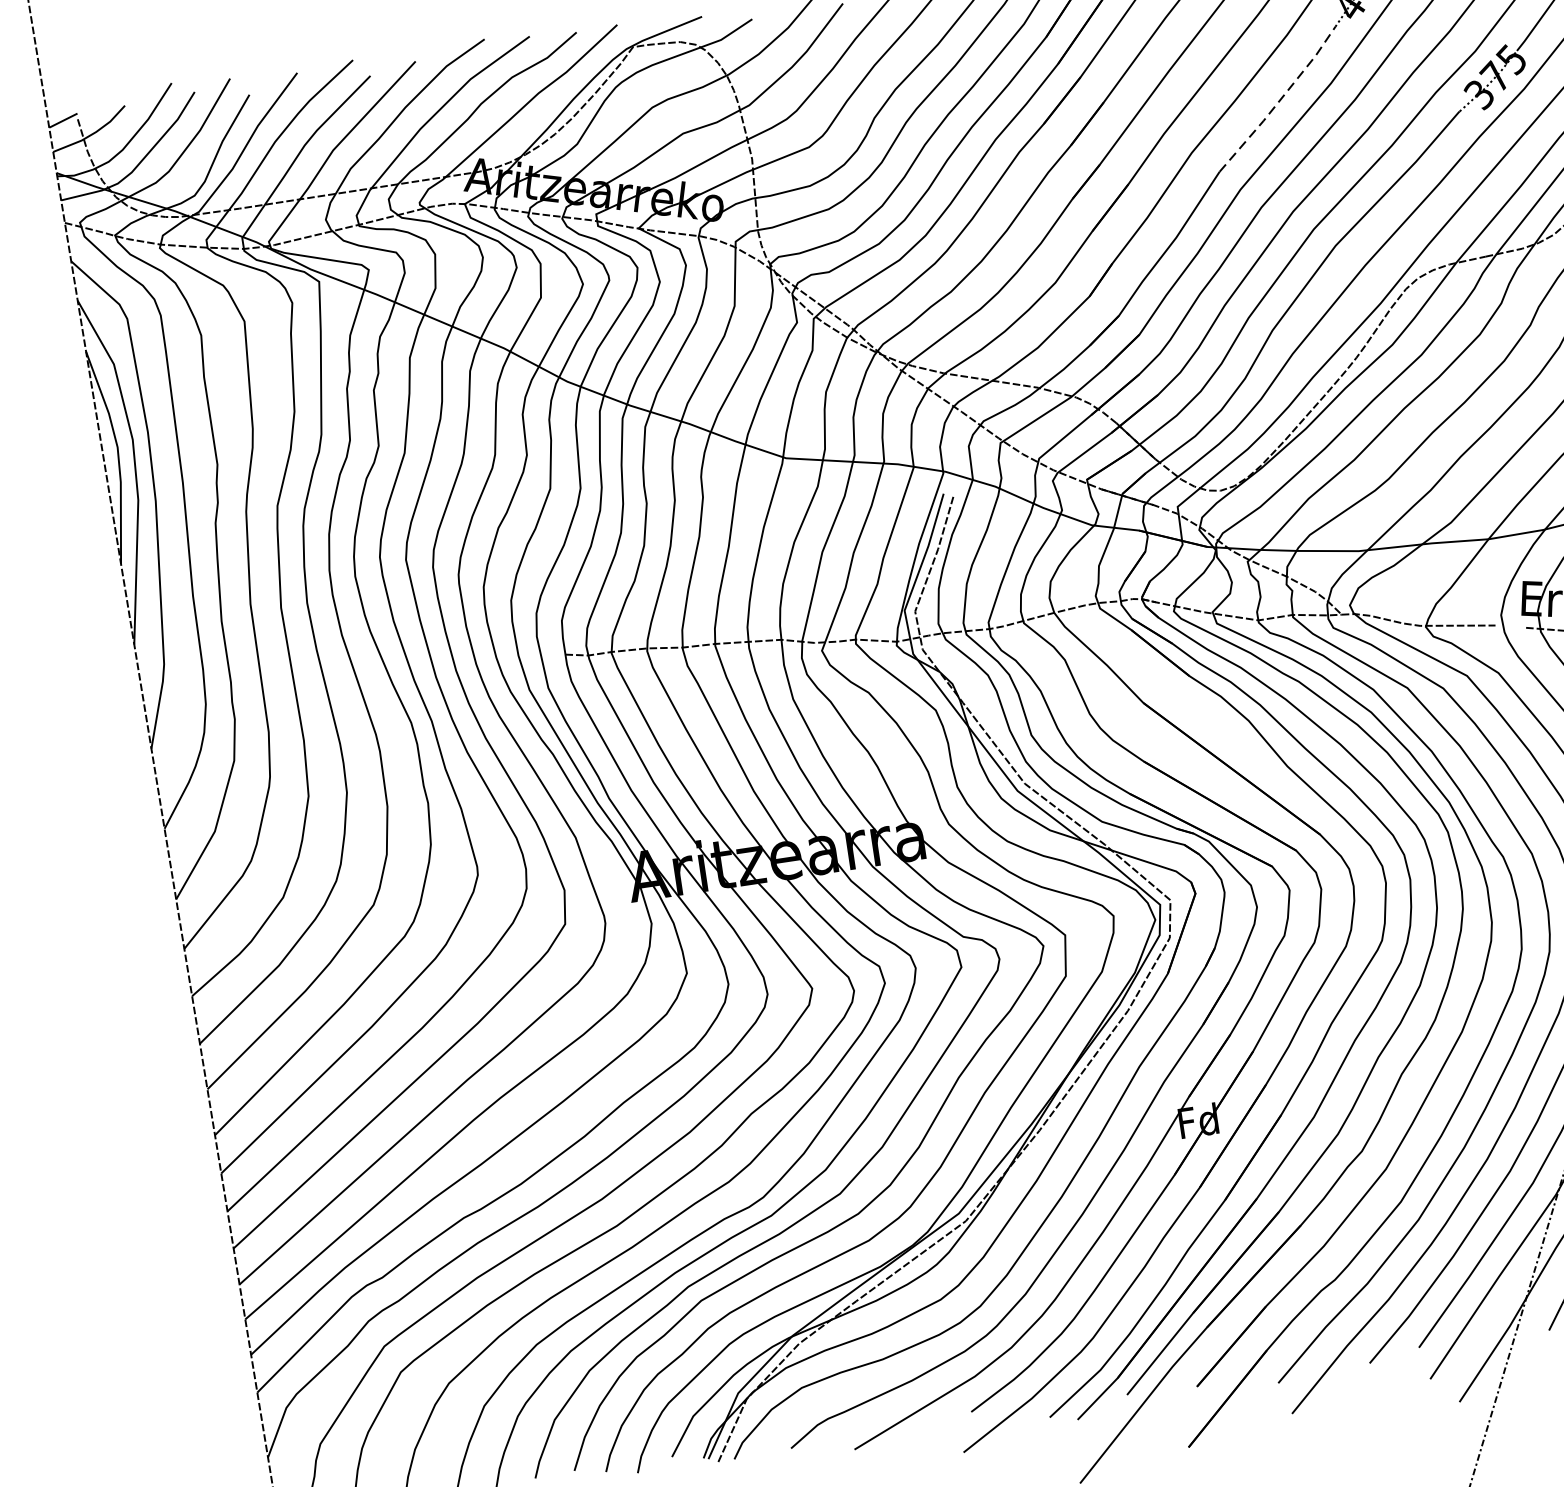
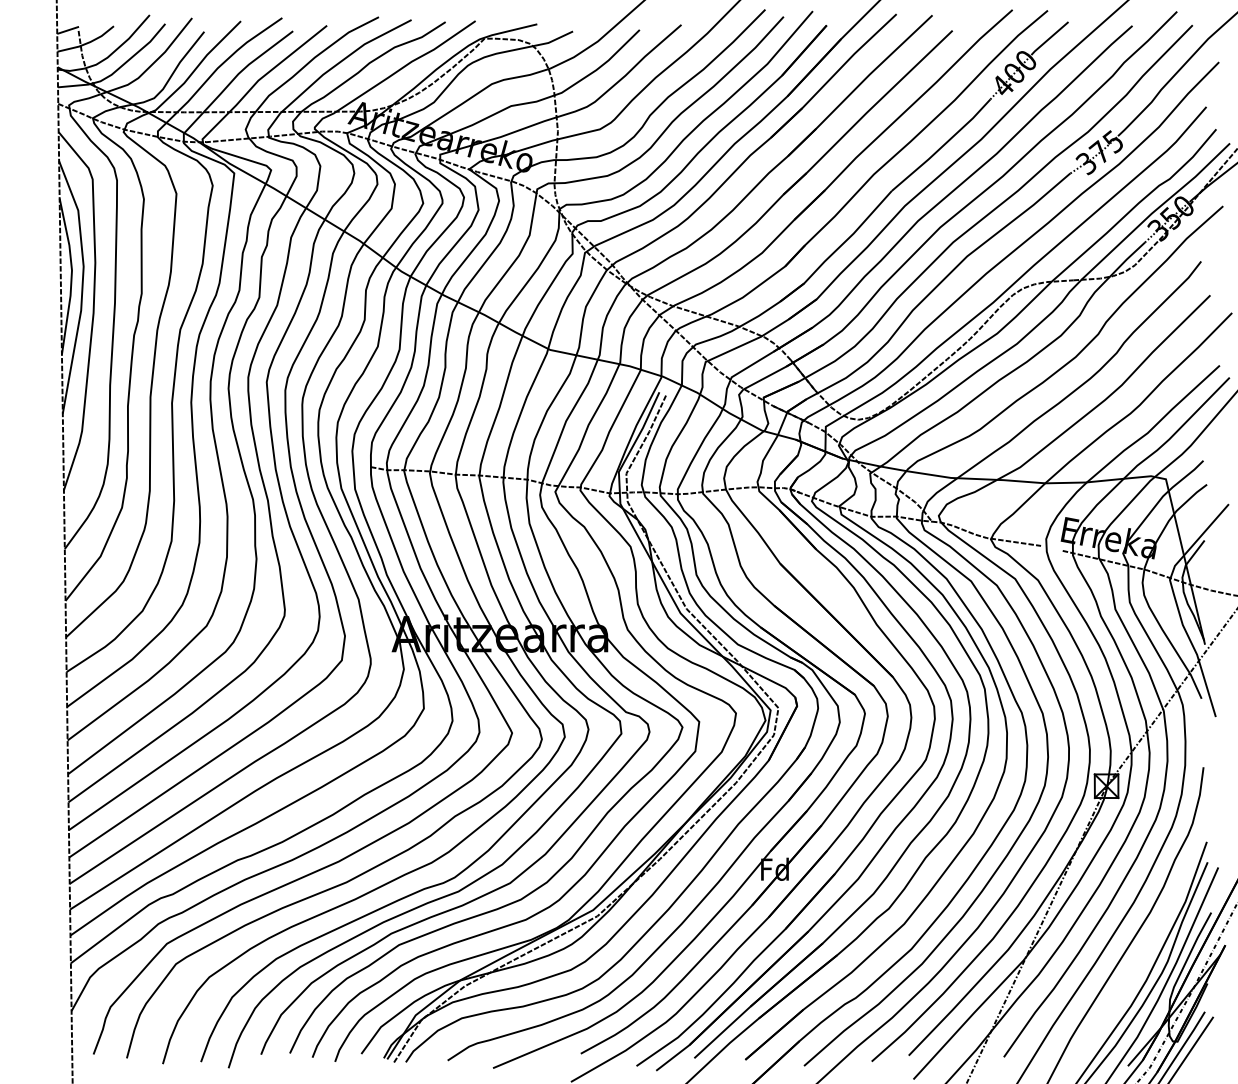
line: (1279, 100) -> (942, 146), dashed -> solid

